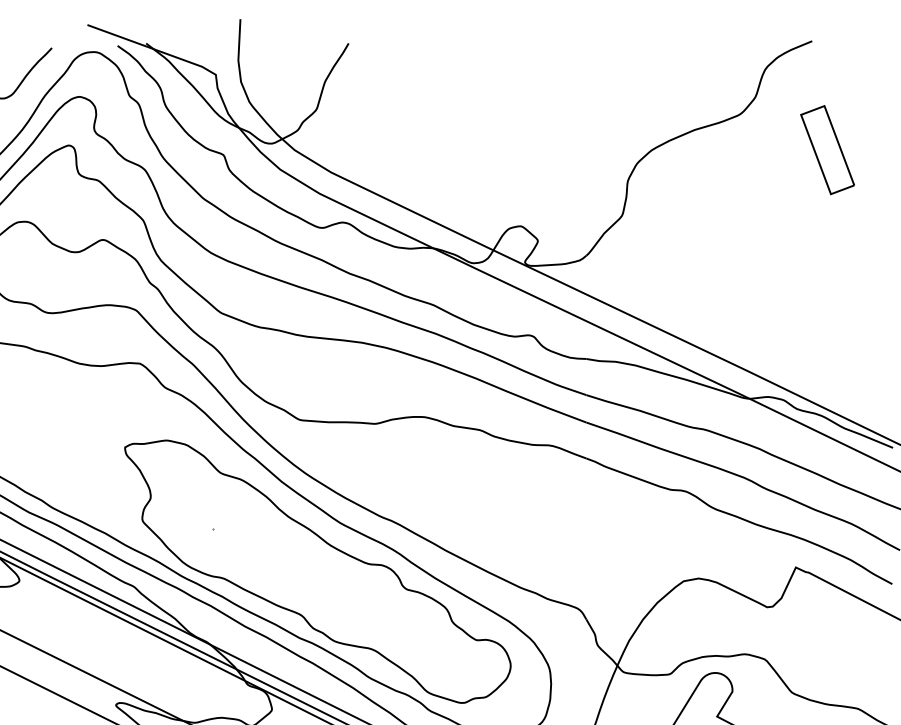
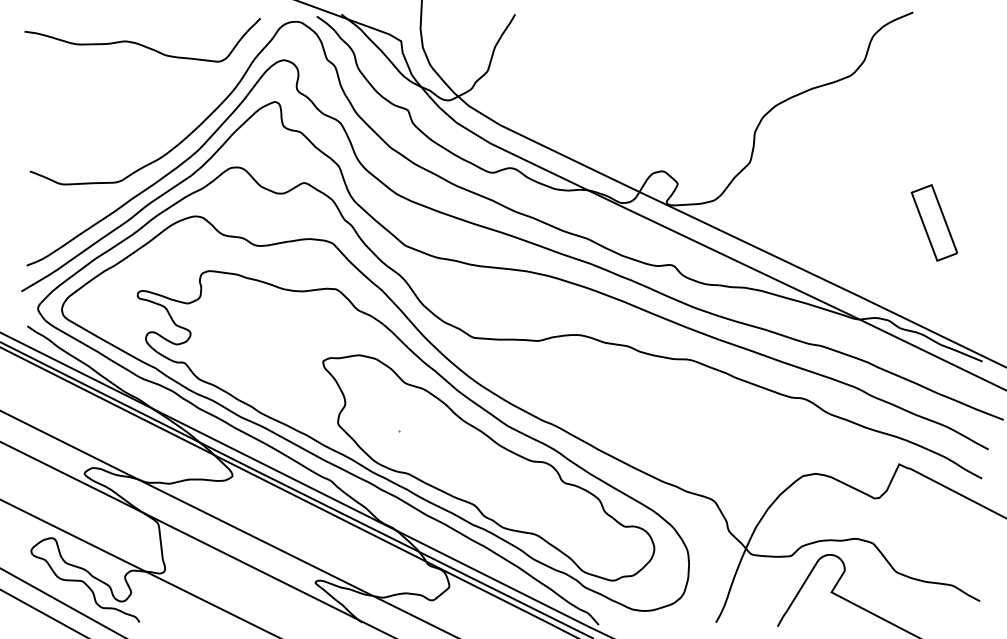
part: (827, 149) -> (934, 222), moved

